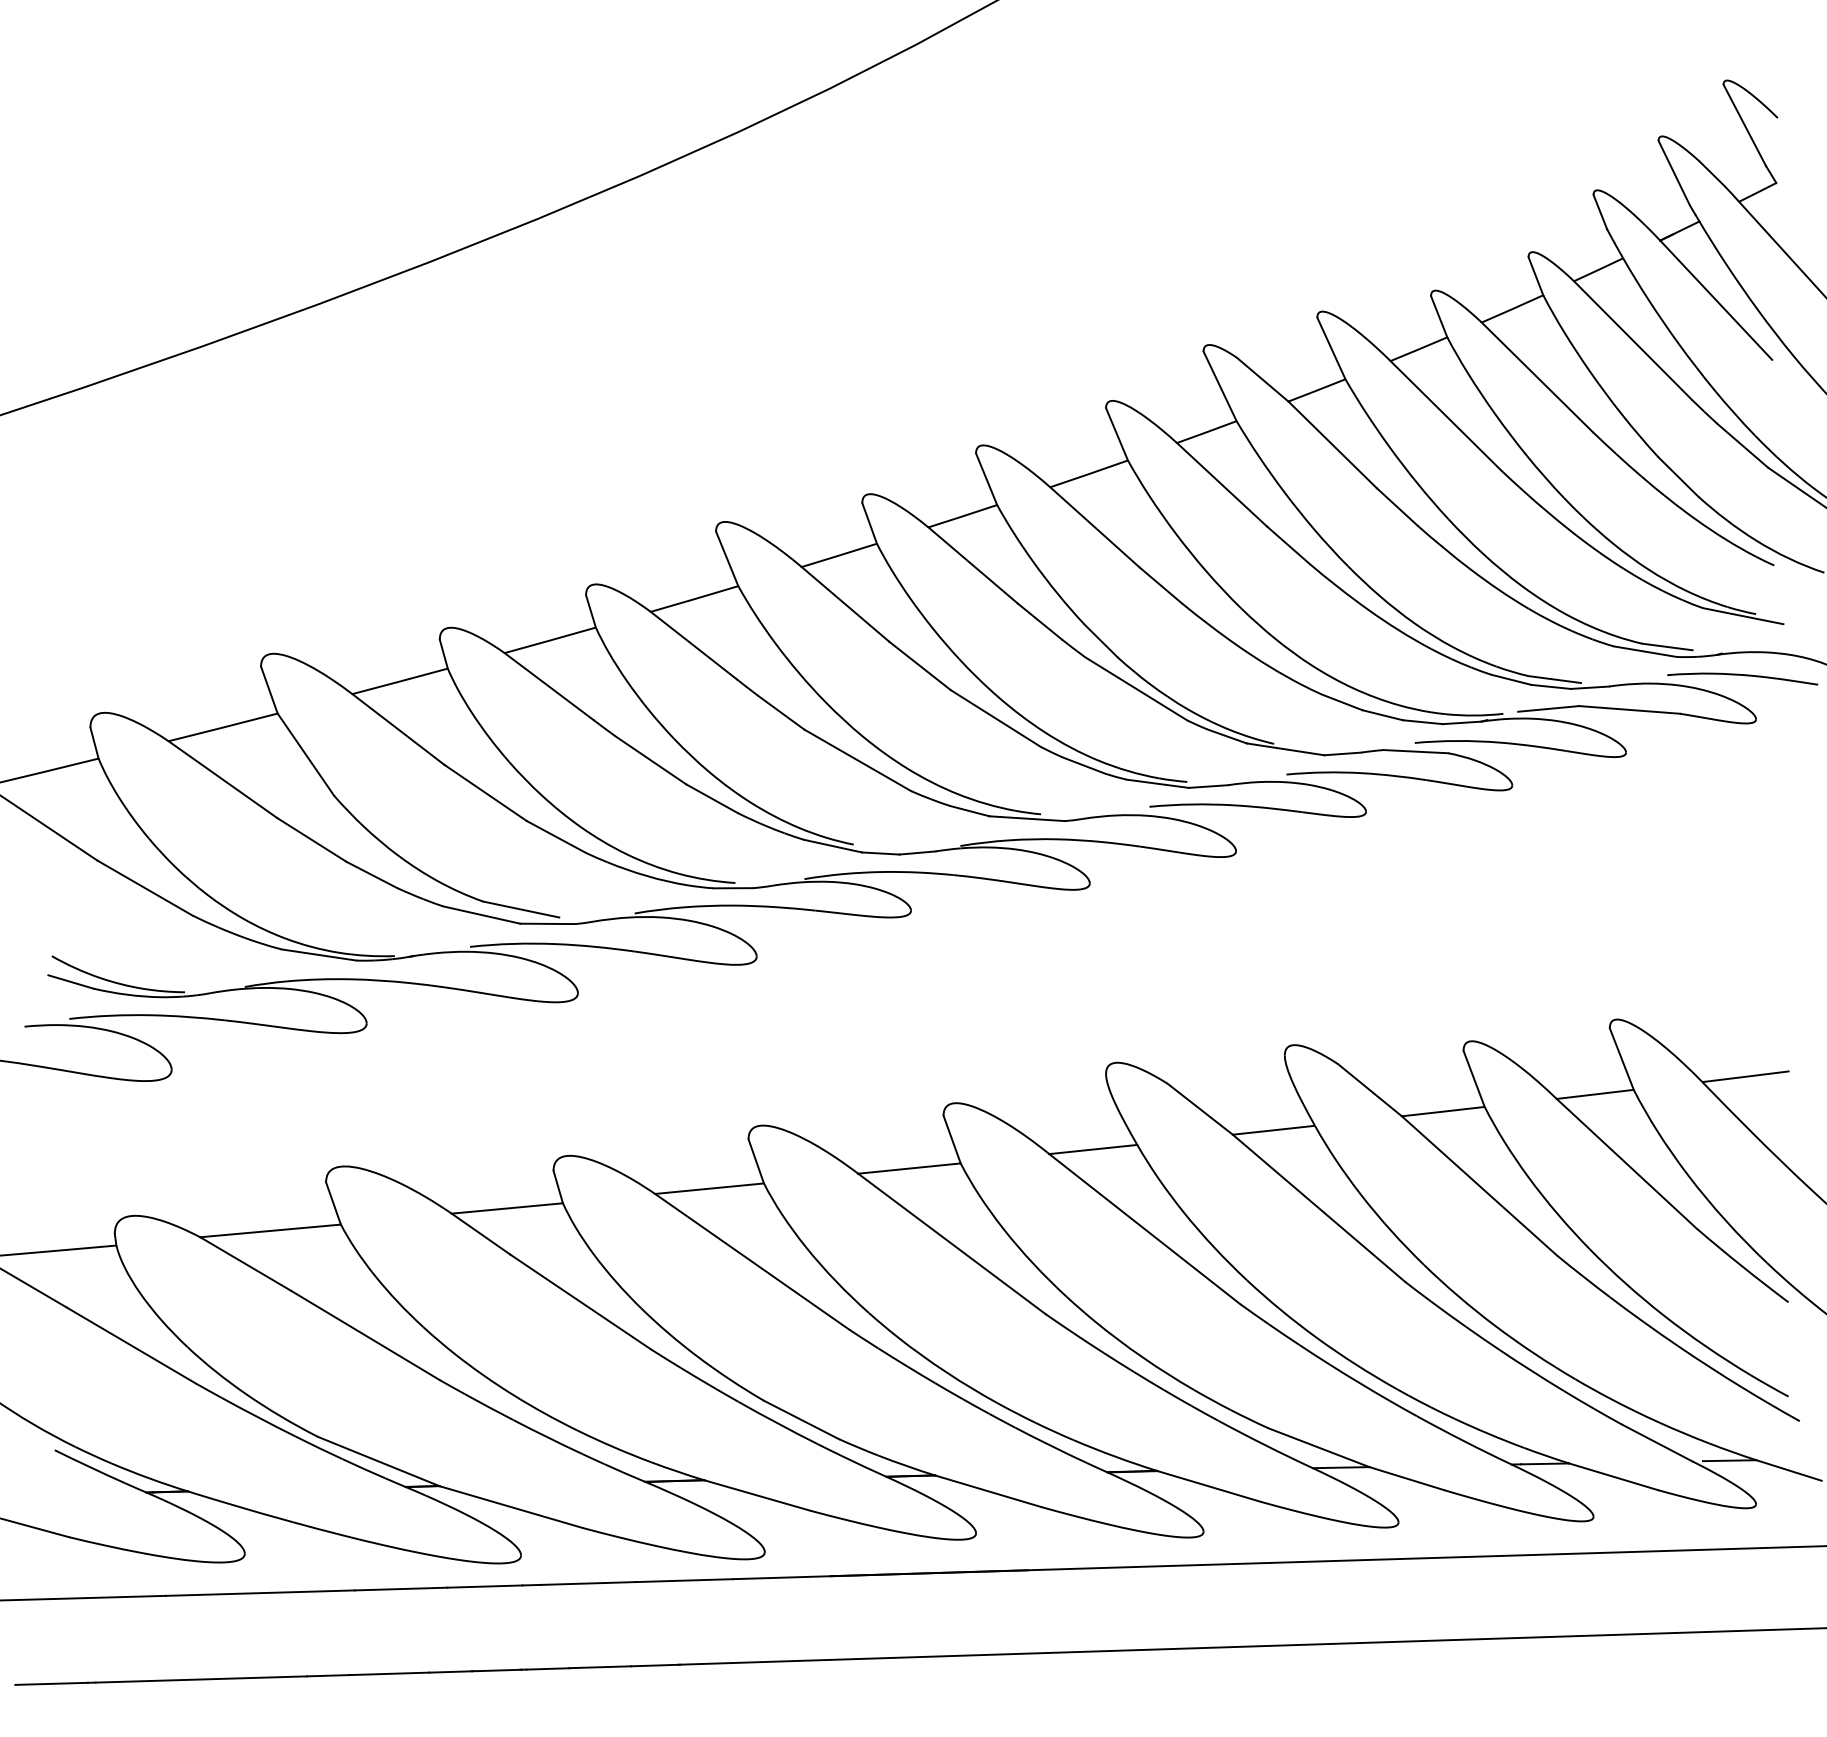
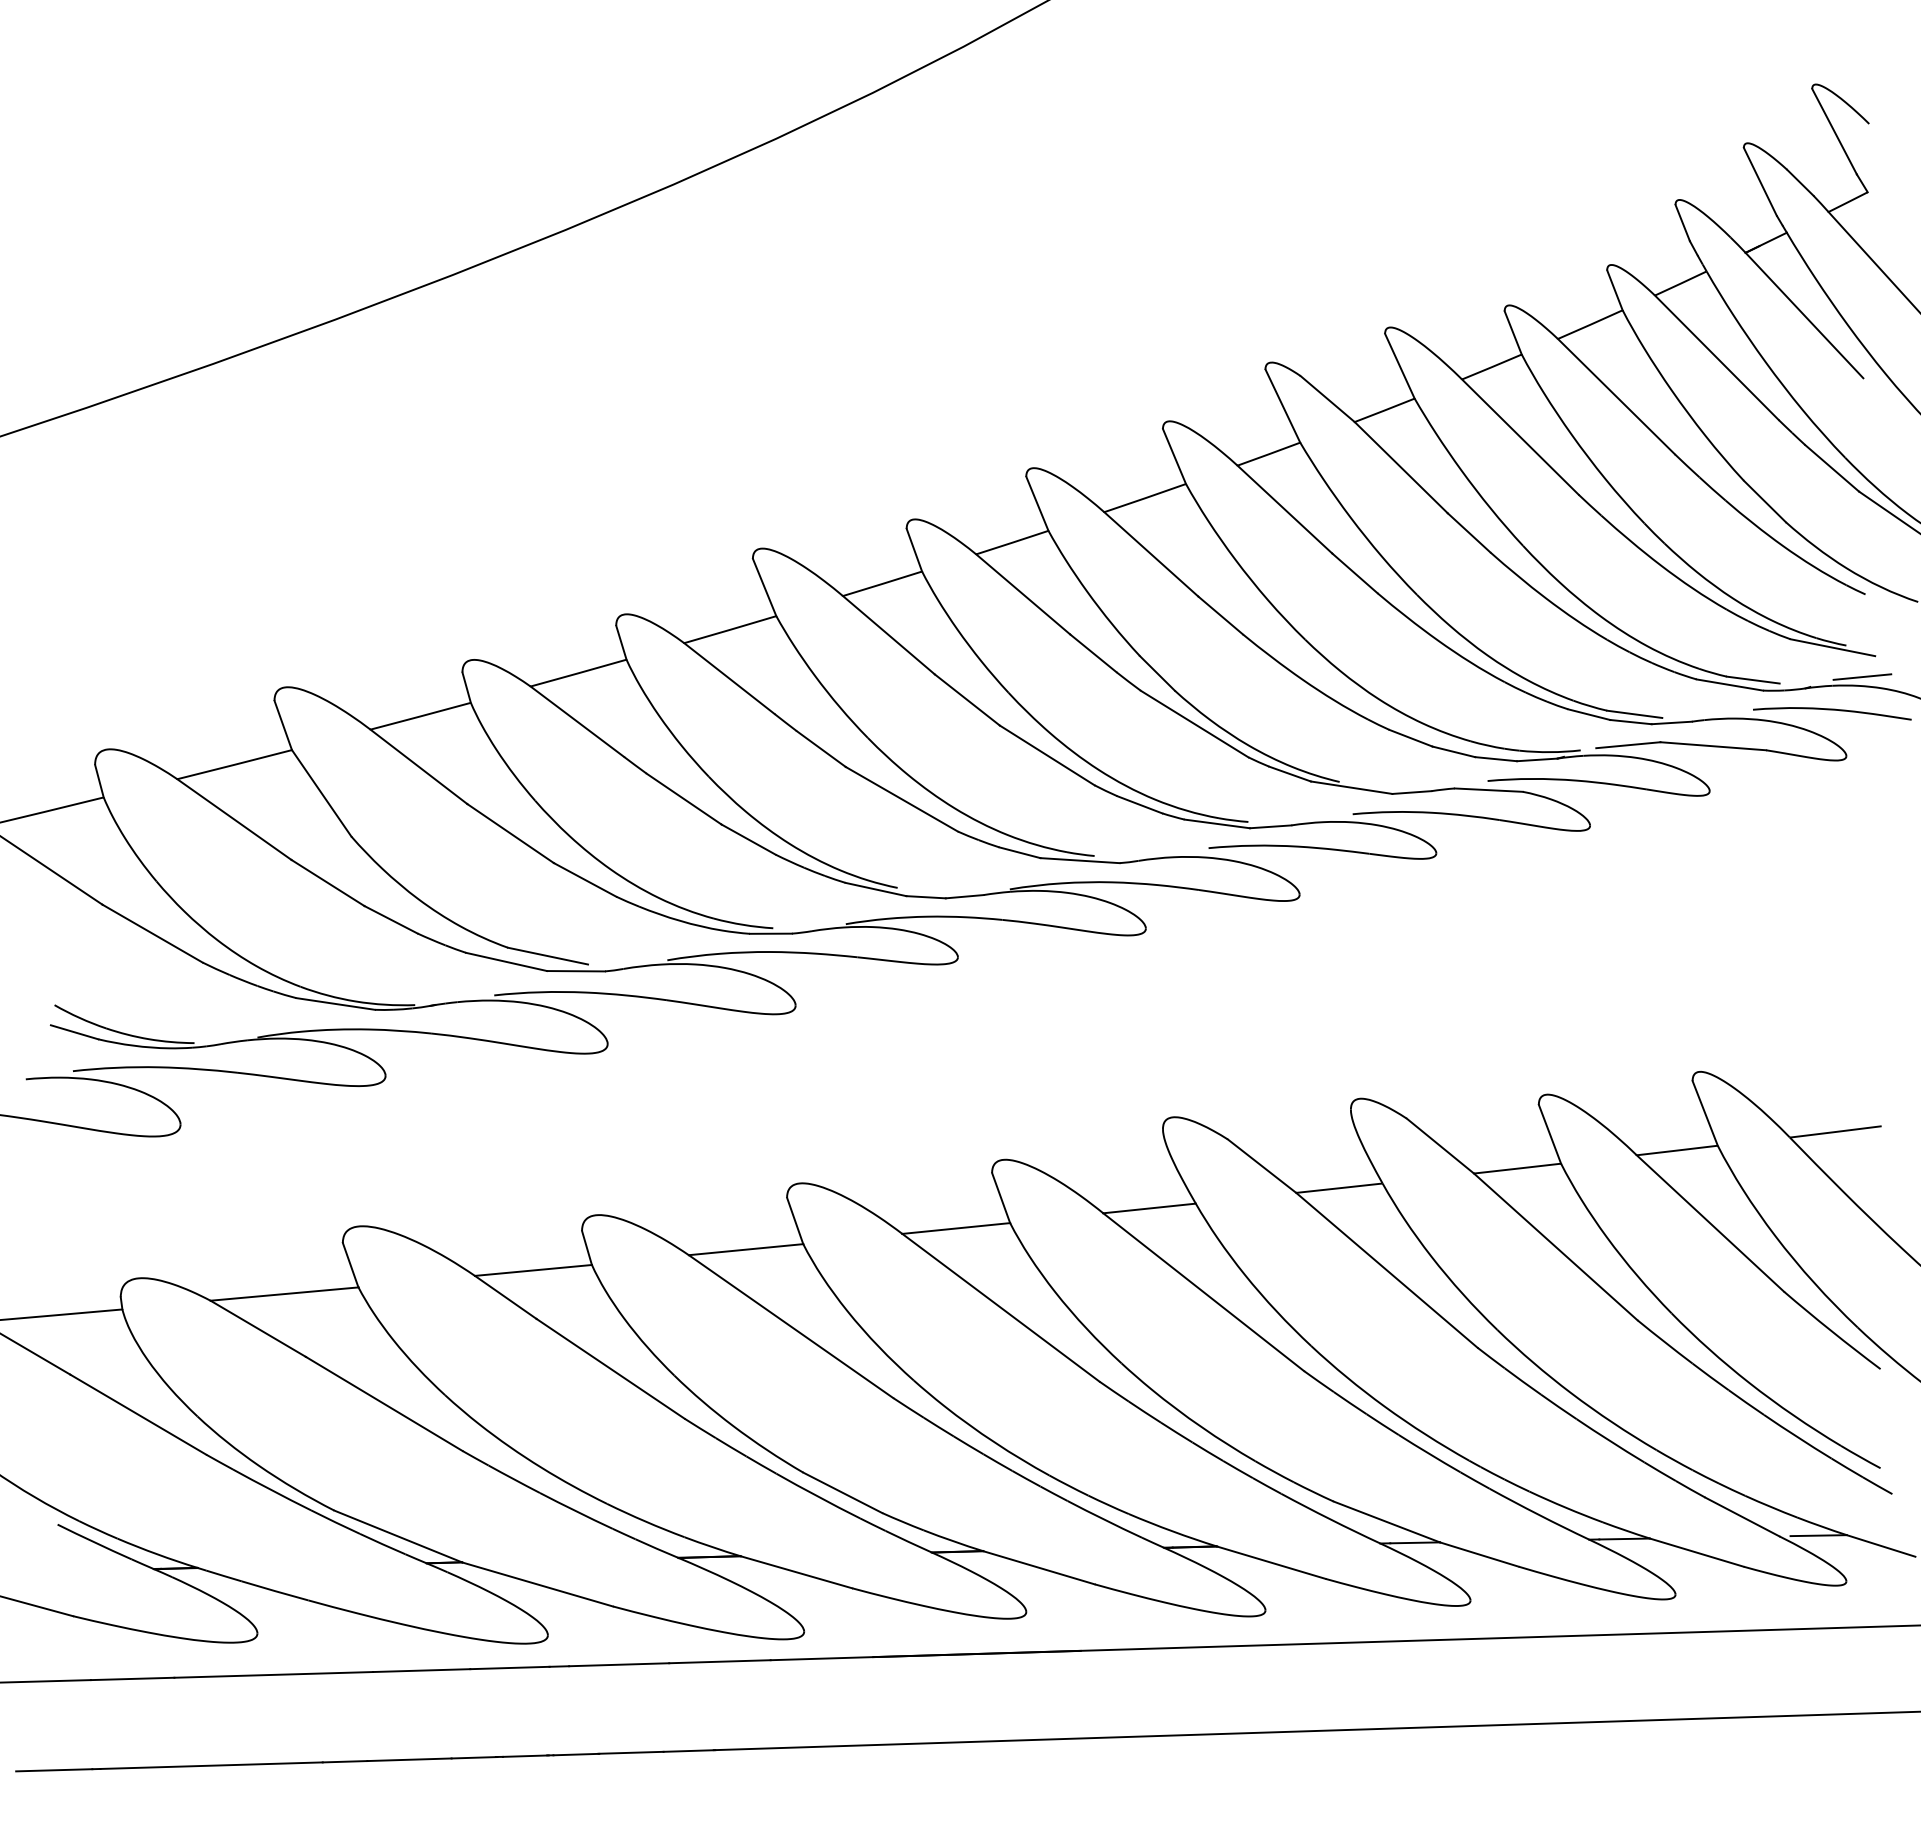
line: (1771, 643) -> (1862, 676), added

